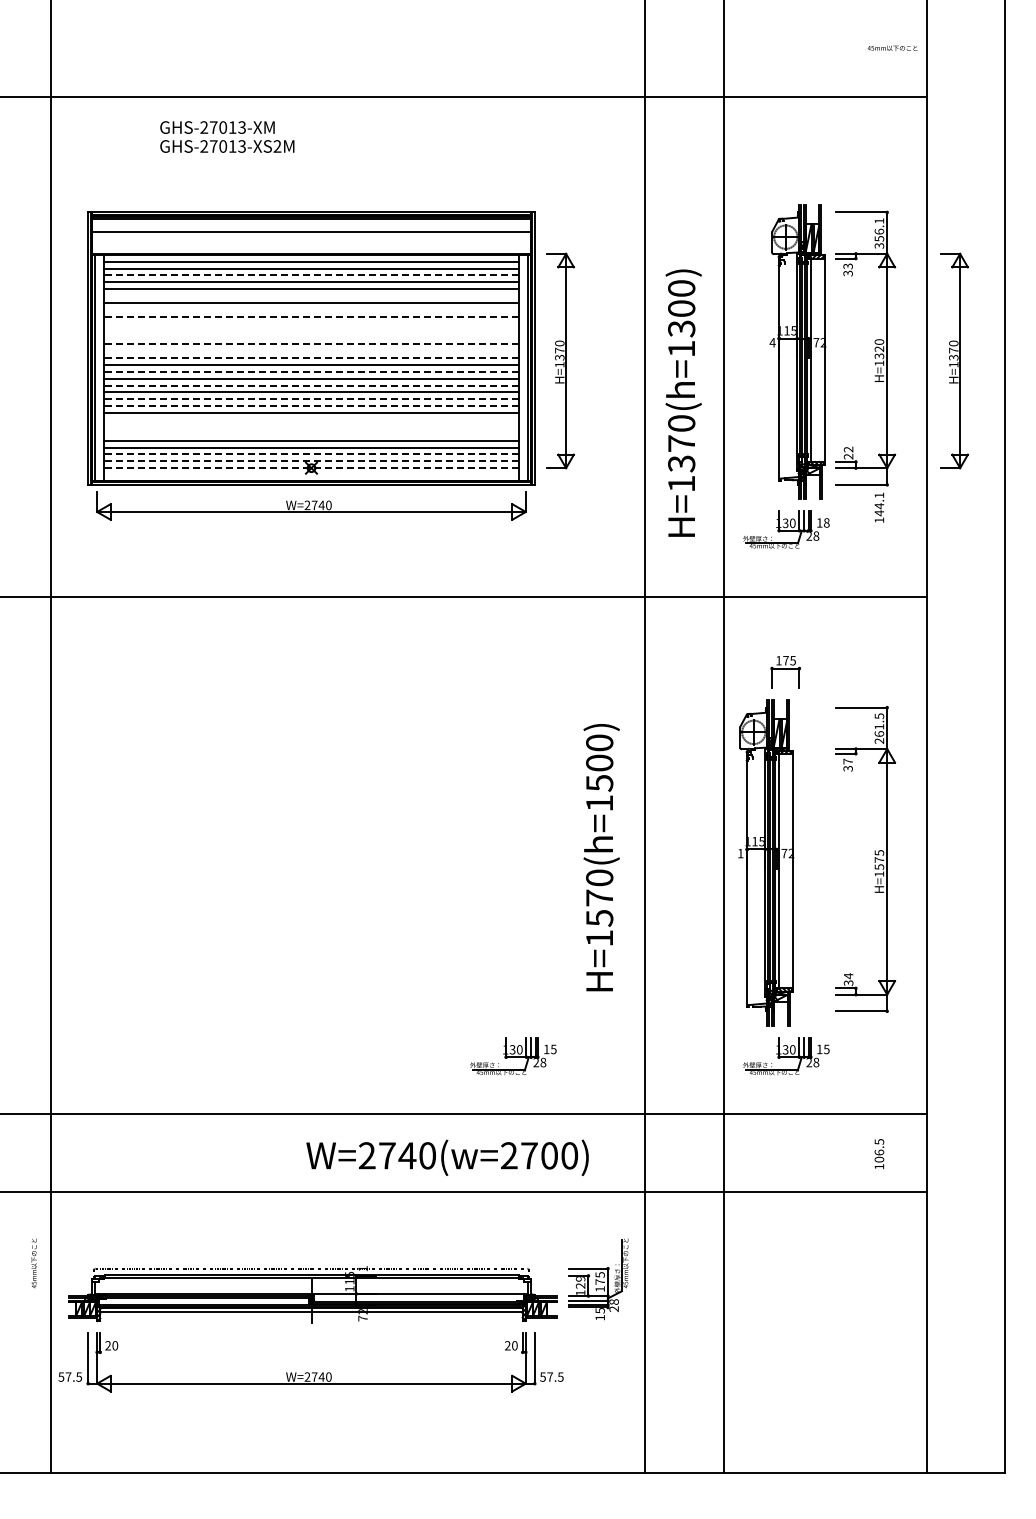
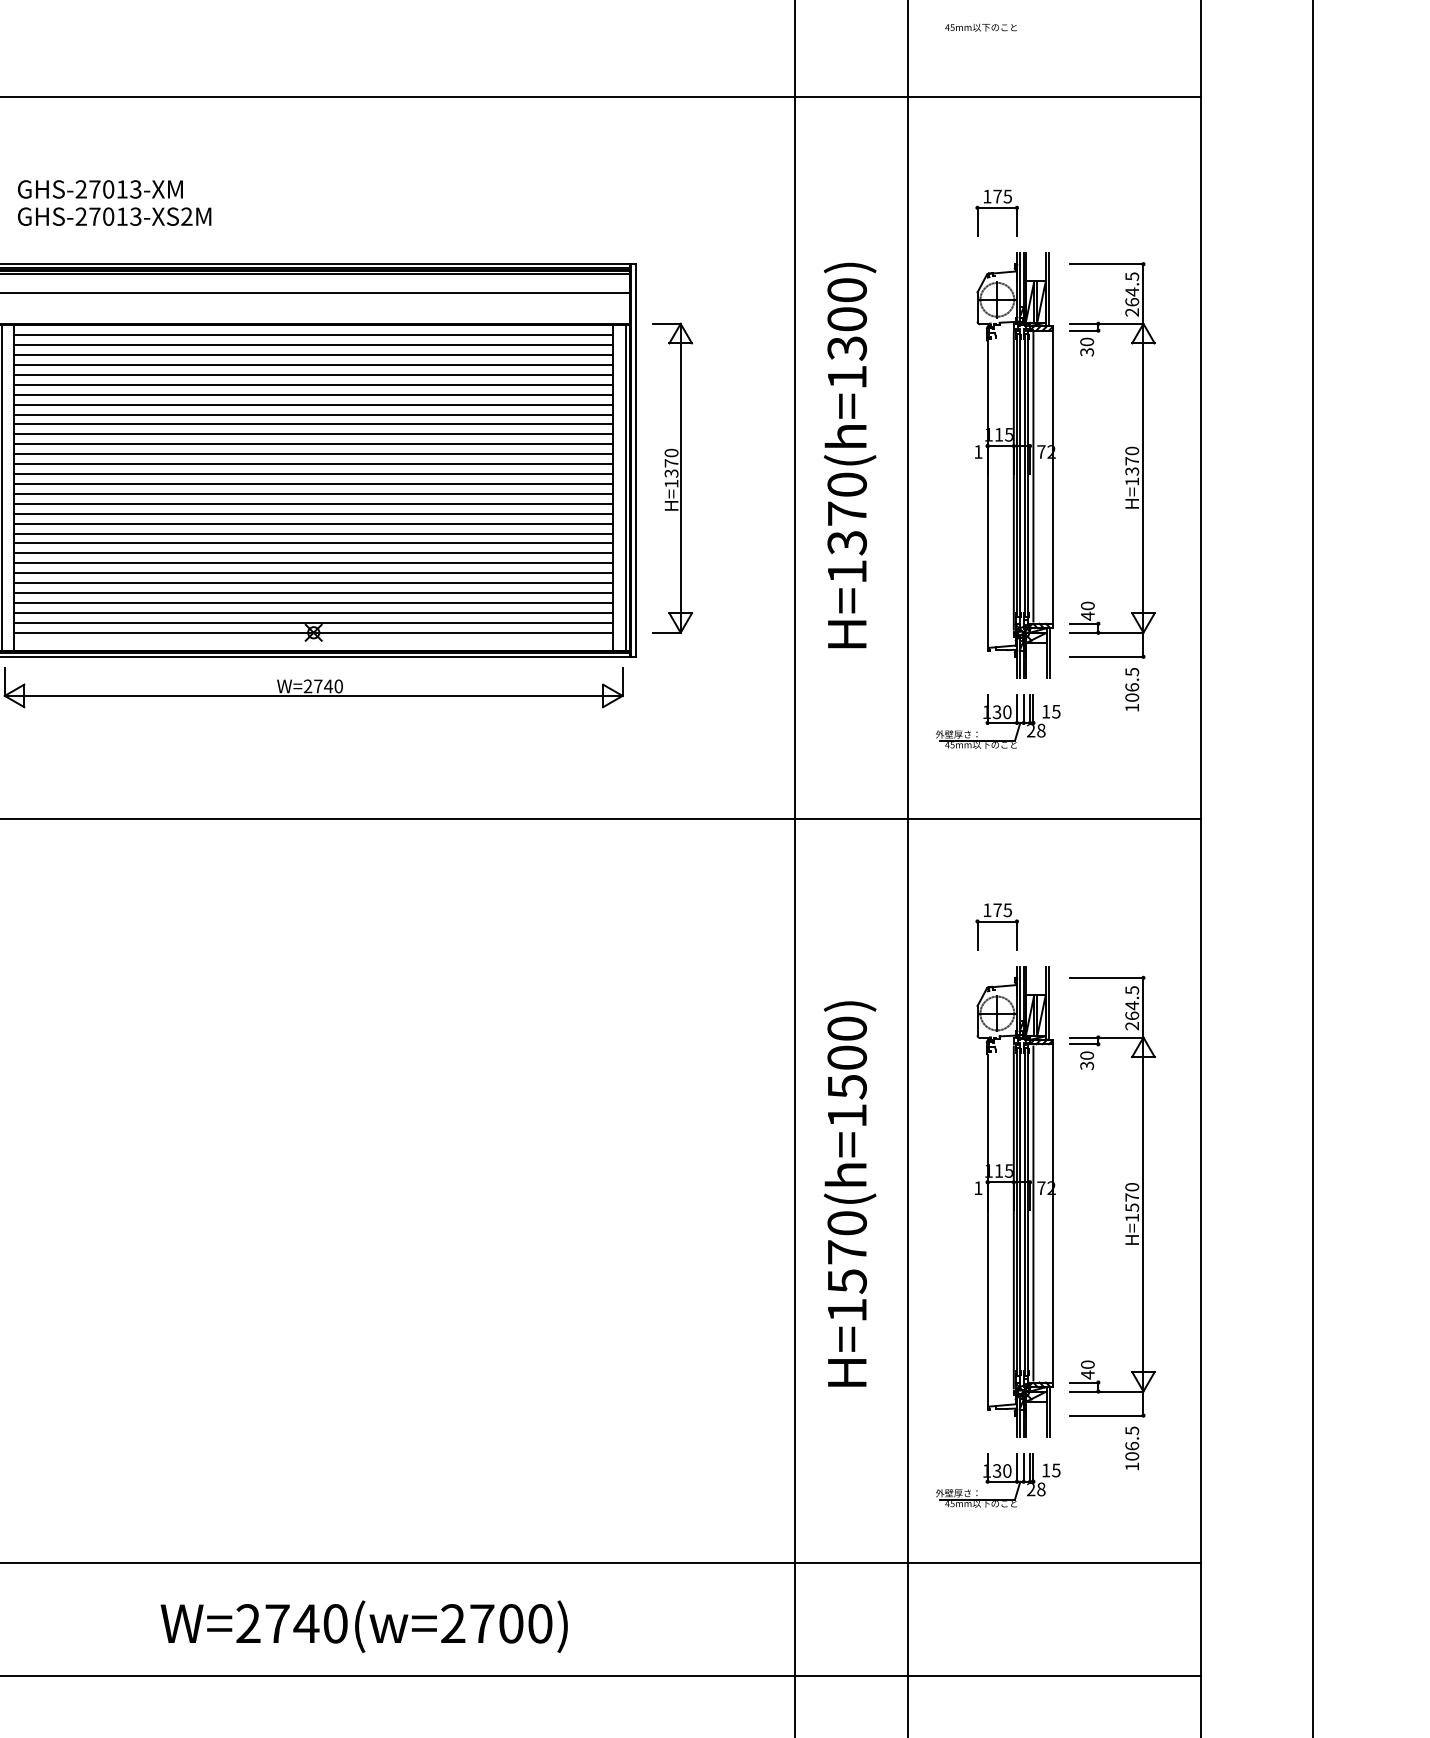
text: (892, 47) -> (981, 26), moved
text: (227, 136) -> (114, 202), moved
part: (785, 176) -> (996, 212), added
text: (879, 233) -> (1132, 294), 356.1 -> 264.5
text: (847, 266) -> (1086, 342), 33 -> 30
line: (311, 275) -> (313, 355), dashed -> solid
line: (311, 296) -> (313, 385), added
line: (311, 309) -> (313, 404), added
line: (311, 316) -> (313, 414), dashed -> solid
line: (311, 323) -> (313, 424), added
line: (311, 330) -> (313, 434), added
line: (311, 337) -> (313, 444), added
text: (772, 342) -> (978, 451), 4 -> 1
line: (311, 344) -> (313, 454), dashed -> solid
text: (879, 349) -> (1132, 461), H=1320 -> H=1370
line: (311, 351) -> (313, 464), added
line: (311, 358) -> (313, 474), dashed -> solid
part: (954, 360) -> (1240, 477), removed
line: (311, 371) -> (313, 493), dashed -> solid
line: (311, 385) -> (313, 513), dashed -> solid
line: (311, 399) -> (313, 533), dashed -> solid
text: (683, 402) -> (849, 454), moved
line: (311, 406) -> (313, 543), dashed -> solid
line: (311, 420) -> (313, 564), added
line: (311, 426) -> (313, 572), added
line: (311, 433) -> (313, 582), added
text: (848, 452) -> (1087, 610), 22 -> 40
line: (311, 454) -> (313, 613), dashed -> solid
line: (311, 461) -> (313, 623), dashed -> solid
line: (311, 468) -> (313, 633), dashed -> solid
text: (879, 504) -> (1132, 685), 144.1 -> 106.5
text: (826, 522) -> (1055, 711), 18 -> 15
text: (879, 726) -> (1132, 1005), 261.5 -> 264.5
text: (847, 761) -> (1086, 1055), 37 -> 30
text: (878, 852) -> (1130, 1186), H=1575 -> H=1570
text: (601, 857) -> (849, 1193), moved
part: (766, 862) -> (1015, 1201), moved
text: (848, 979) -> (1087, 1369), 34 -> 40
part: (513, 1056) -> (604, 1480), removed
text: (879, 1154) -> (1132, 1448), moved
text: (447, 1157) -> (364, 1626), moved

